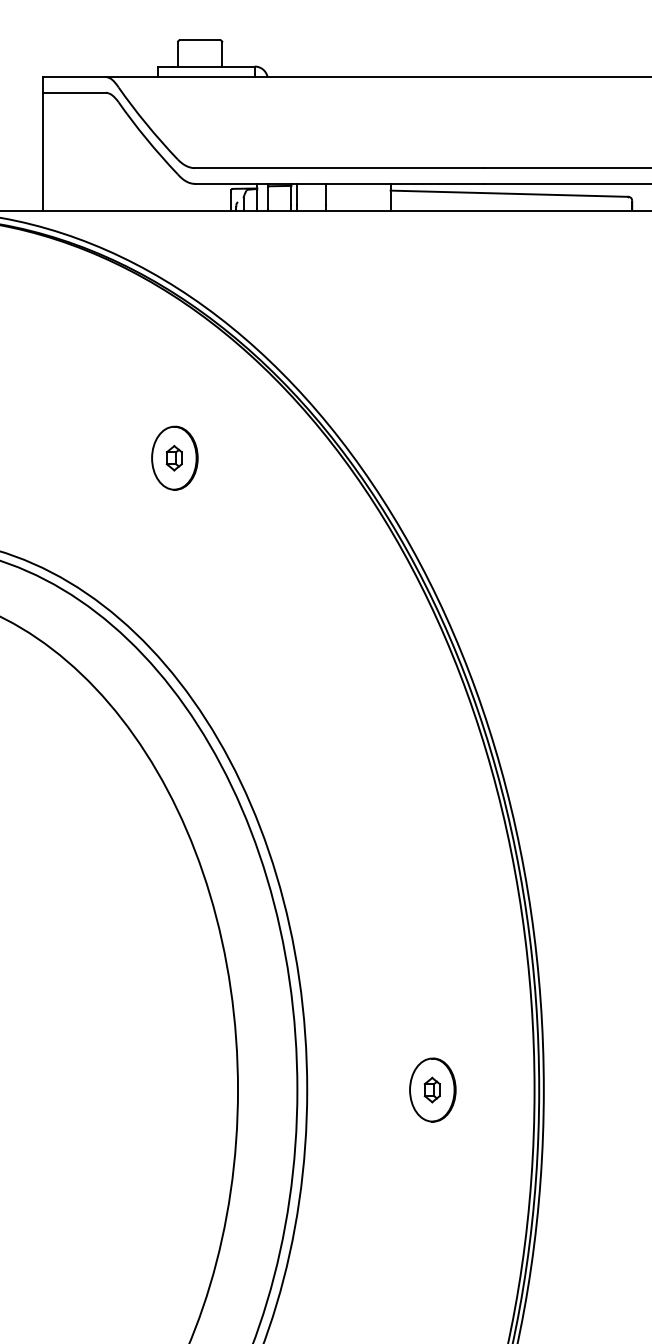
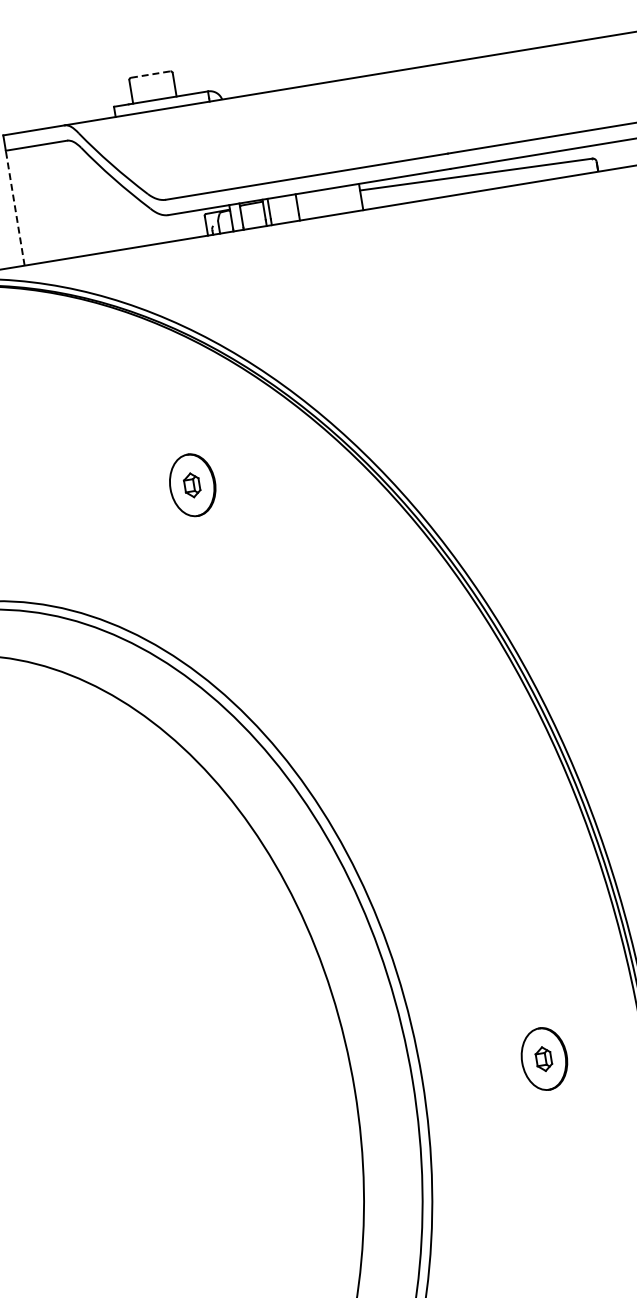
line: (200, 40) -> (151, 74), solid -> dashed
line: (42, 151) -> (15, 207), solid -> dashed

